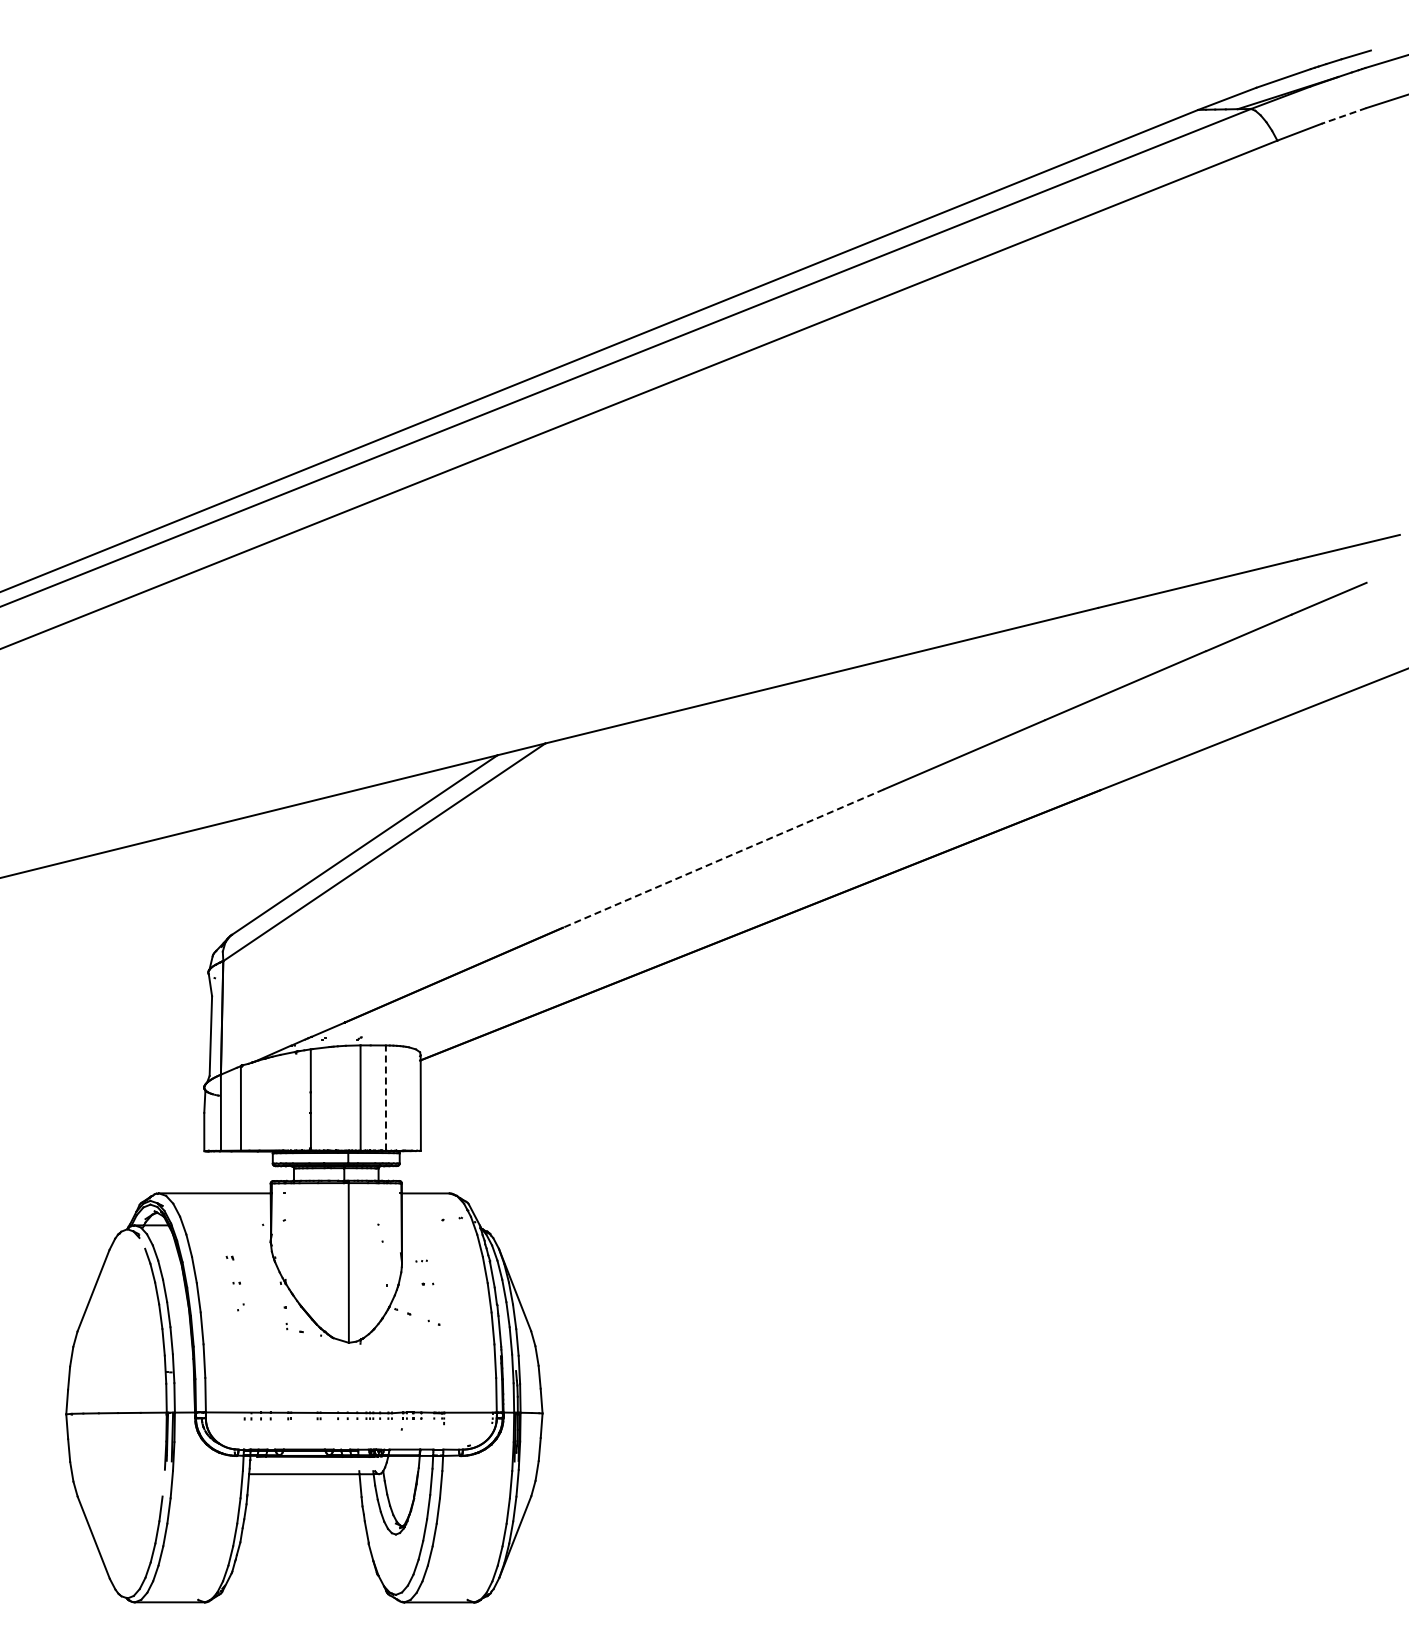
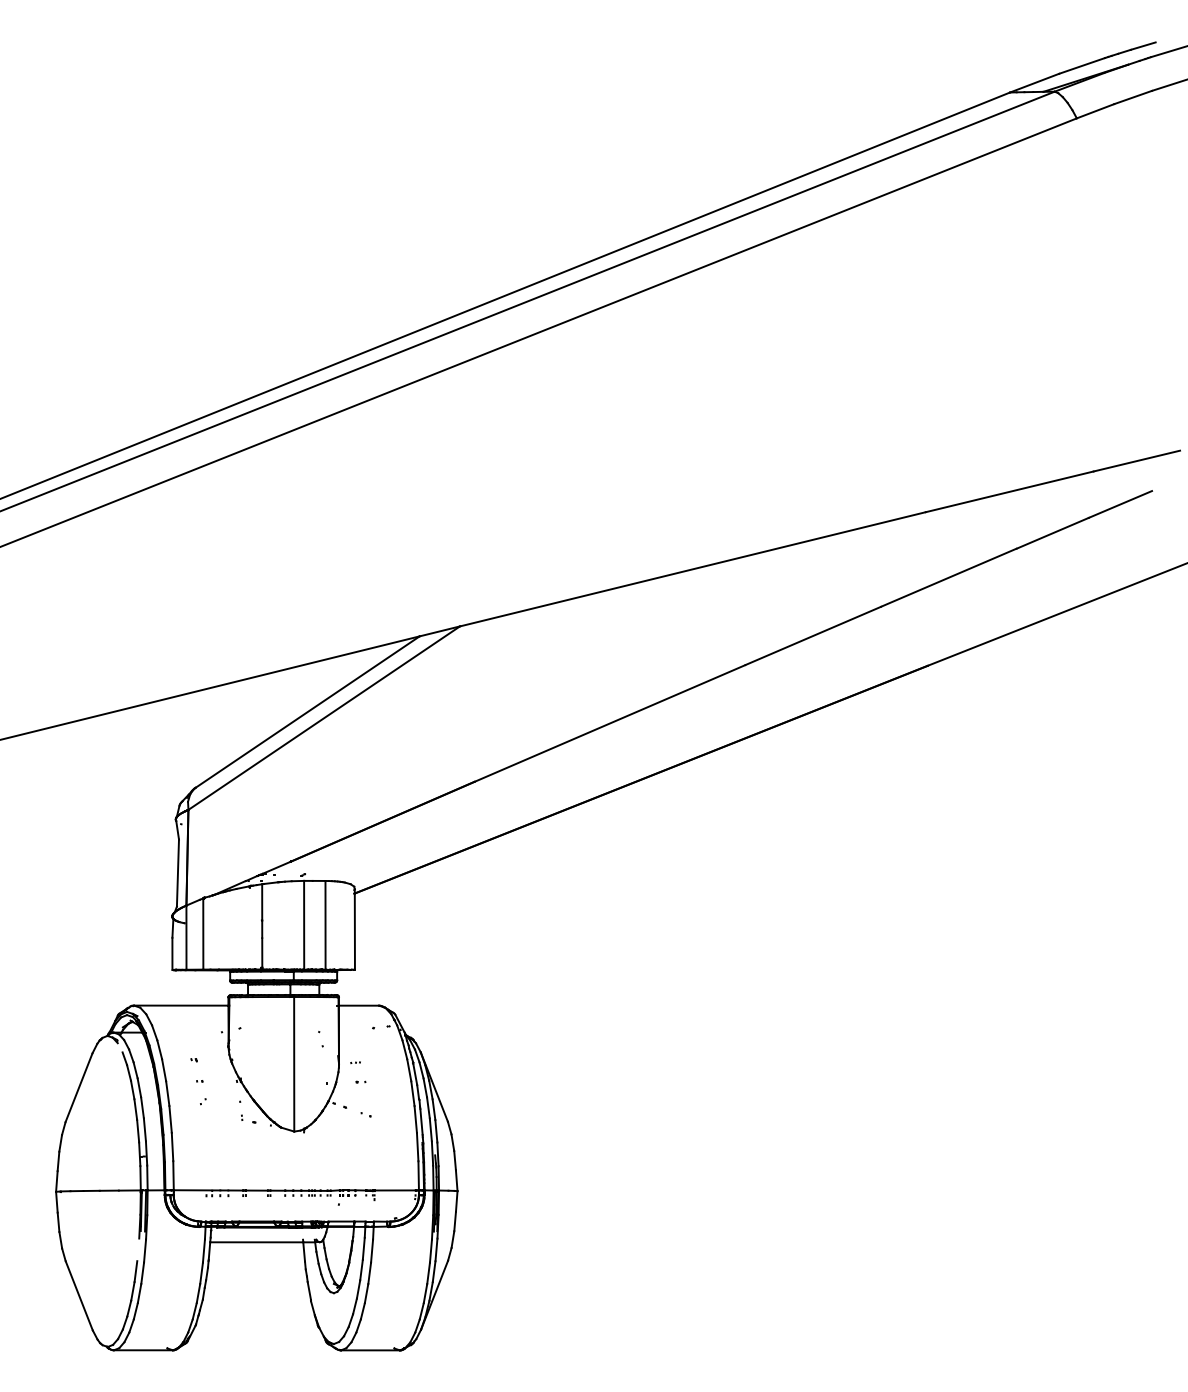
line: (1344, 115) -> (1133, 97), dashed -> solid
line: (723, 858) -> (610, 723), dashed -> solid
line: (385, 1097) -> (325, 924), dashed -> solid

